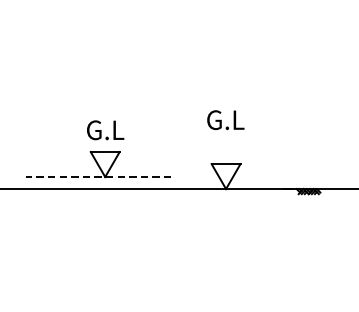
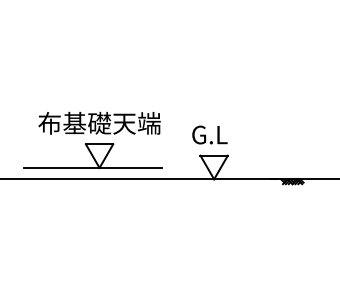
text: (225, 119) -> (209, 134), moved
text: (105, 129) -> (99, 122), G.L -> 布基礎天端
line: (97, 176) -> (92, 167), dashed -> solid

